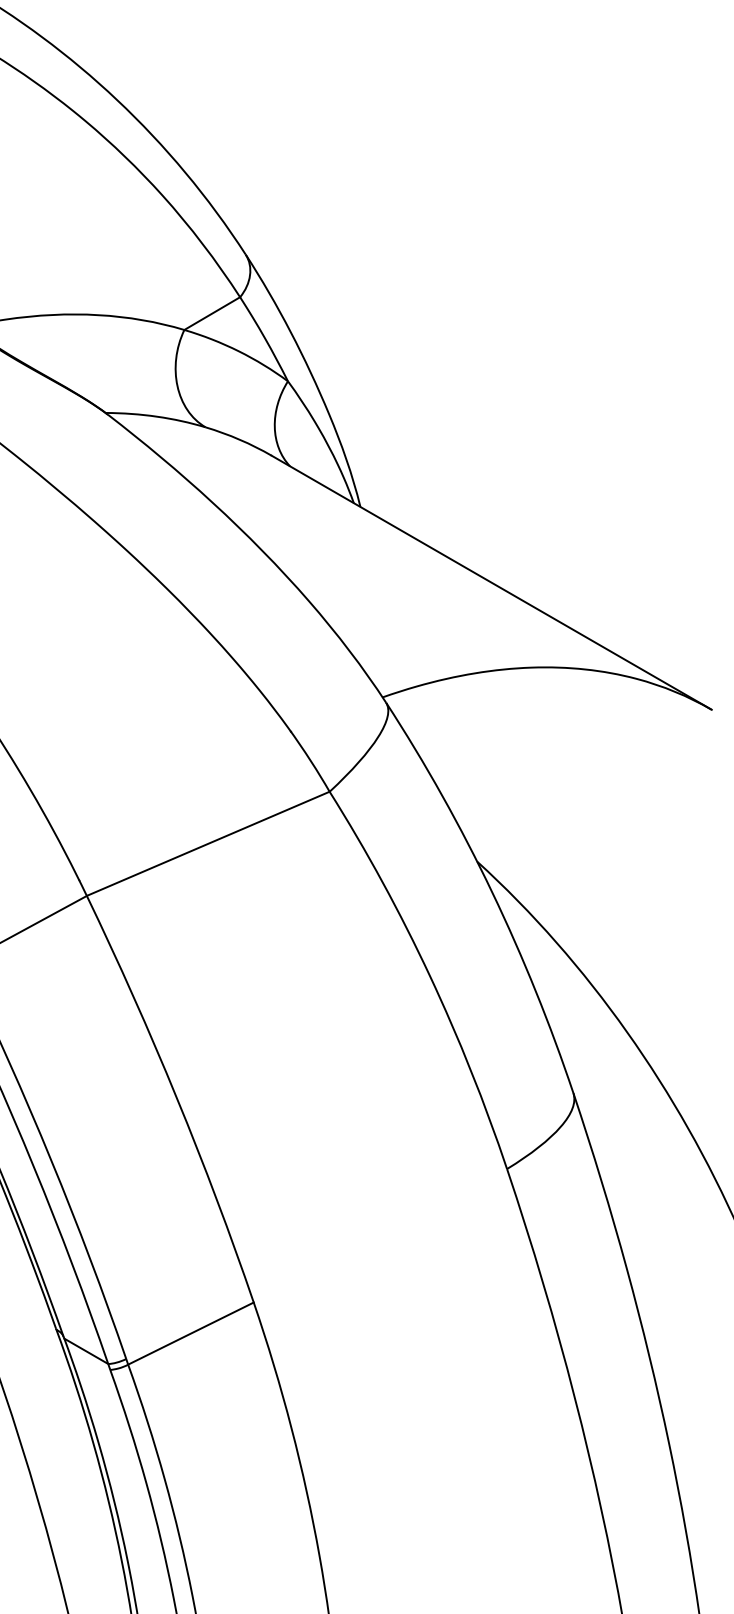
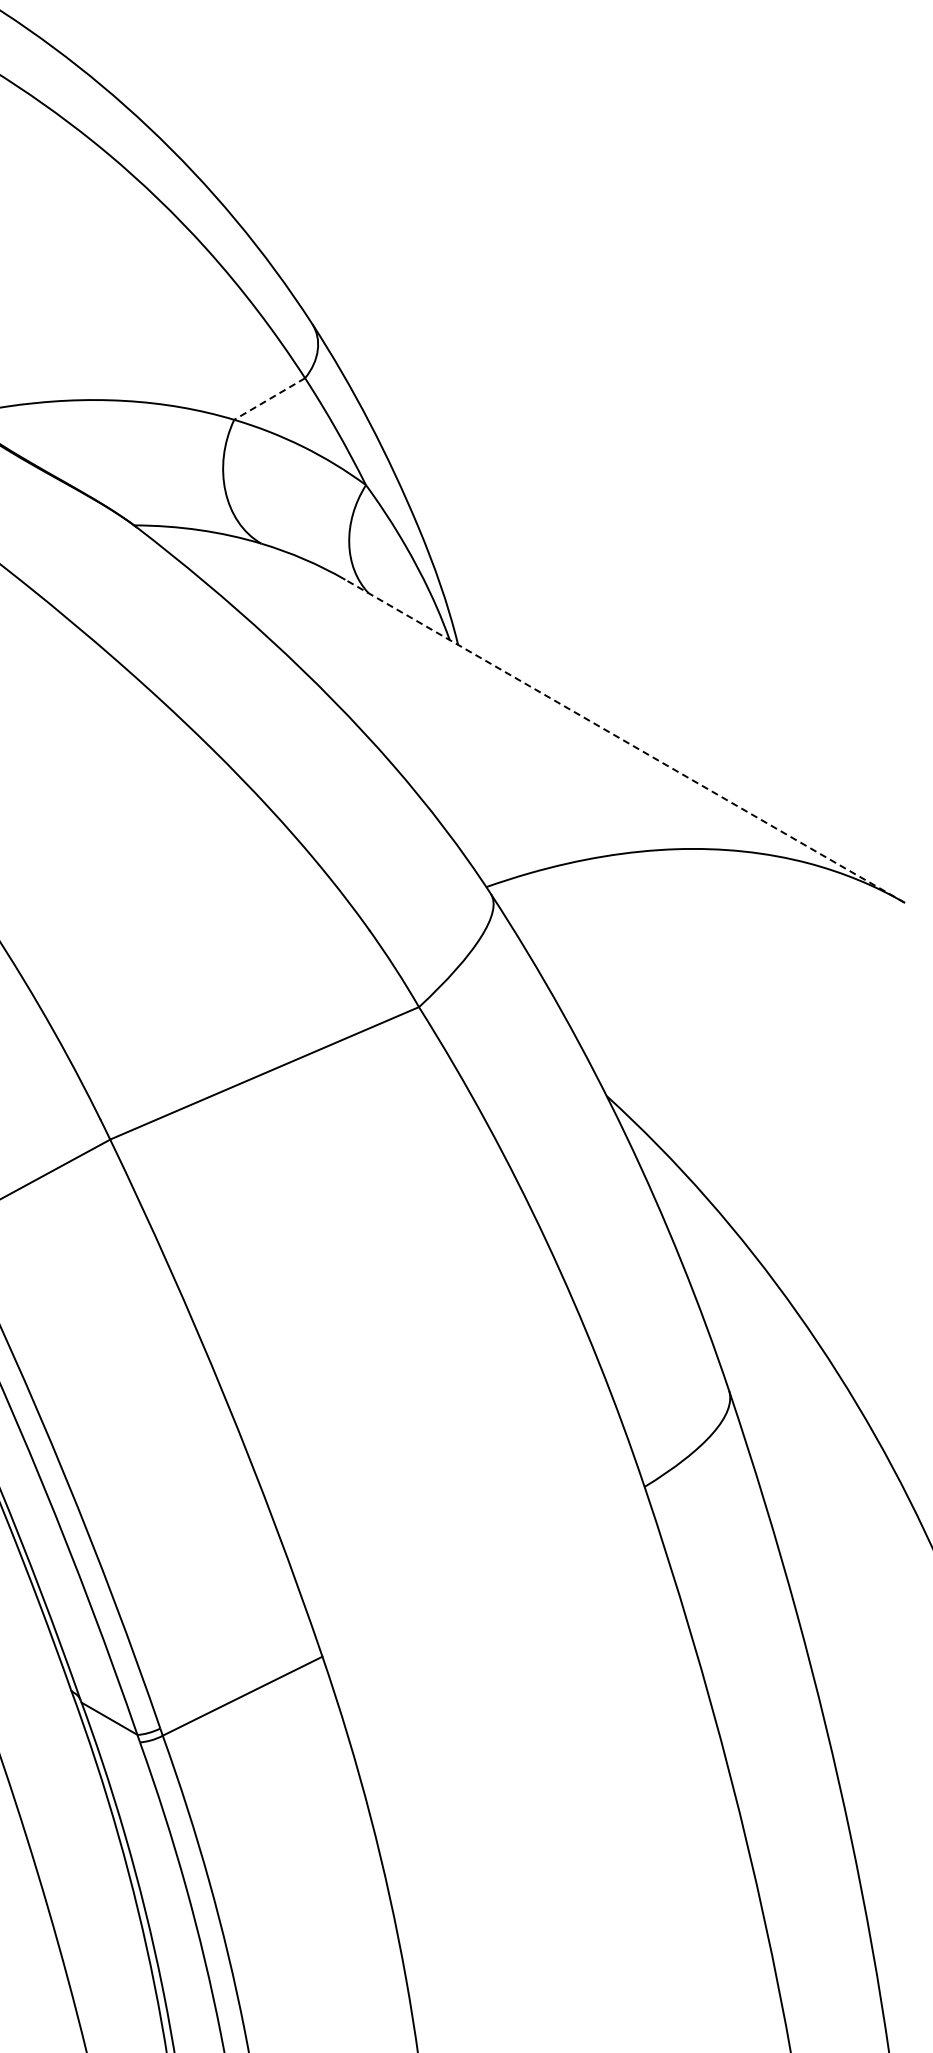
line: (212, 313) -> (269, 399), solid -> dashed
line: (491, 582) -> (624, 741), solid -> dashed

